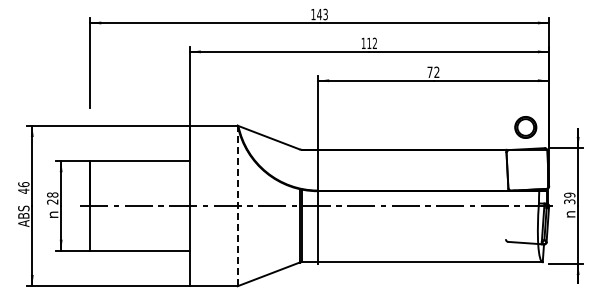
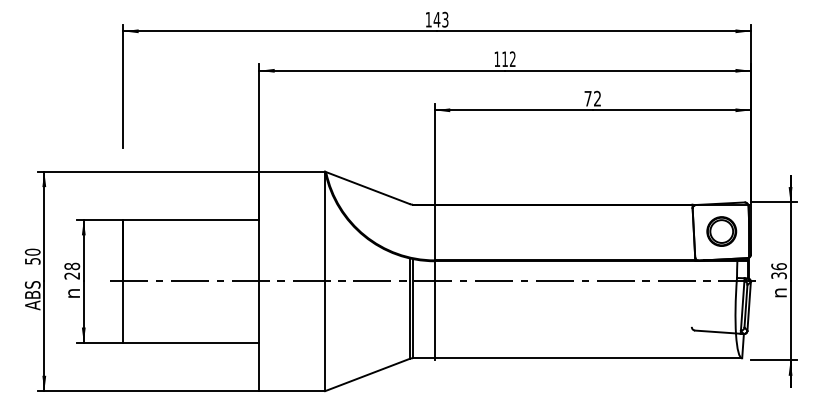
part: (525, 127) -> (721, 231), moved
text: (23, 187) -> (32, 256), 46 -> 50
text: (569, 194) -> (778, 265), 39 -> 36
line: (237, 205) -> (324, 280), dashed -> solid

